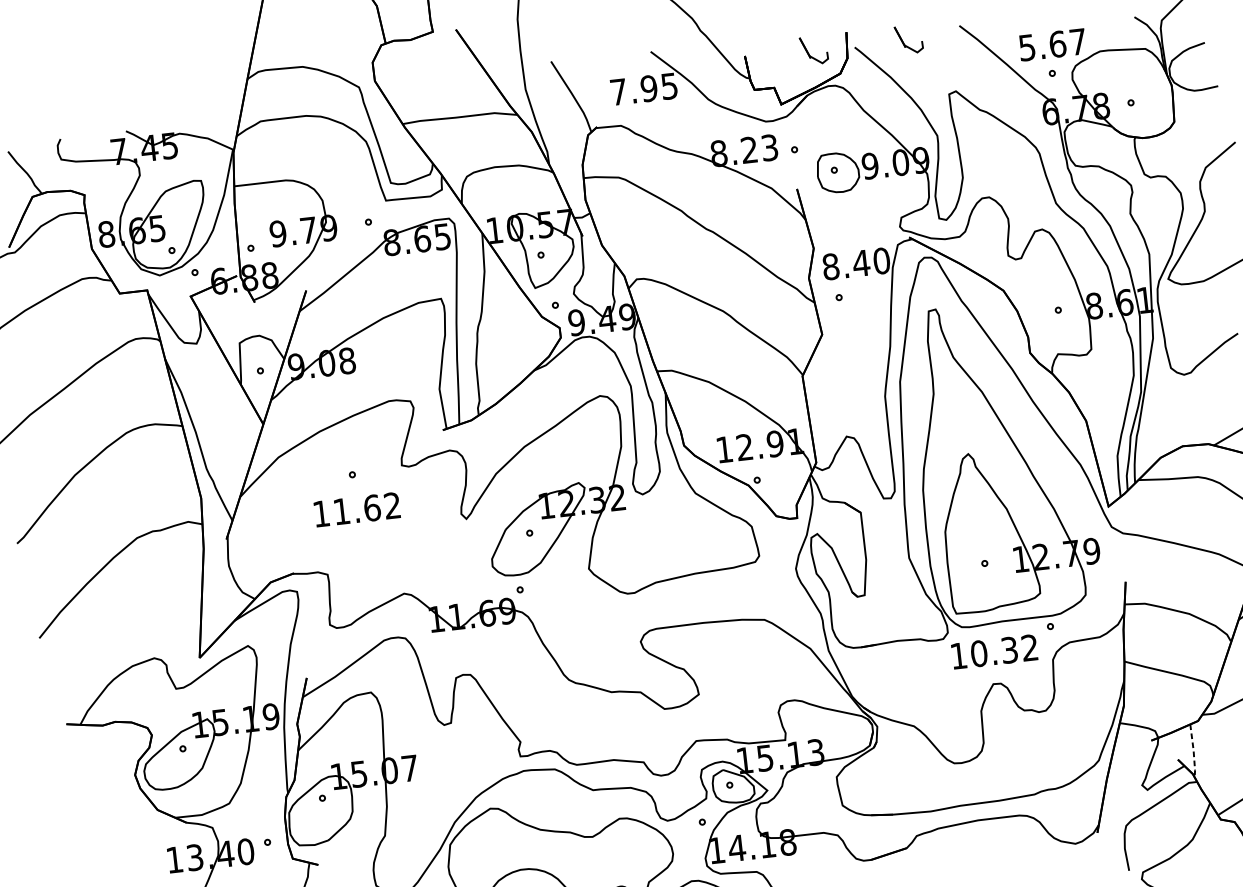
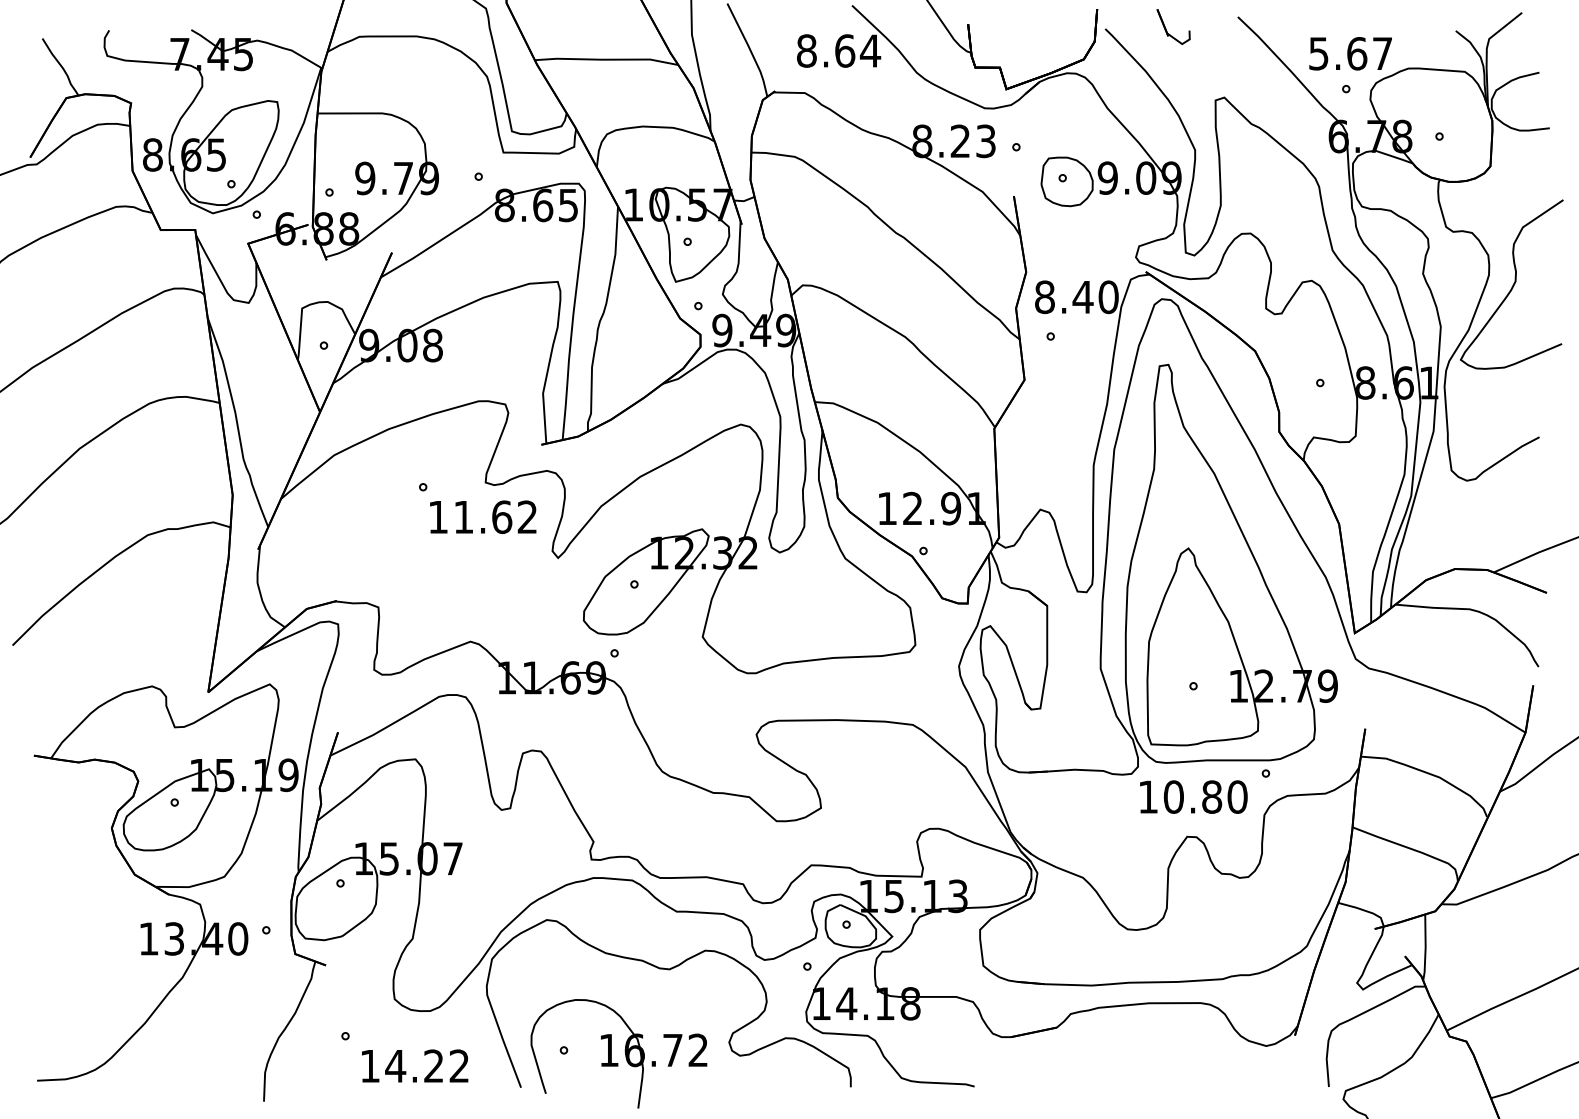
part: (808, 52) -> (1047, 28), removed
text: (644, 88) -> (839, 50), 7.95 -> 8.64
text: (357, 509) -> (483, 516), moved
text: (1019, 648) -> (1224, 796), 10.32 -> 10.80
line: (1193, 751) -> (1425, 948), dashed -> solid

